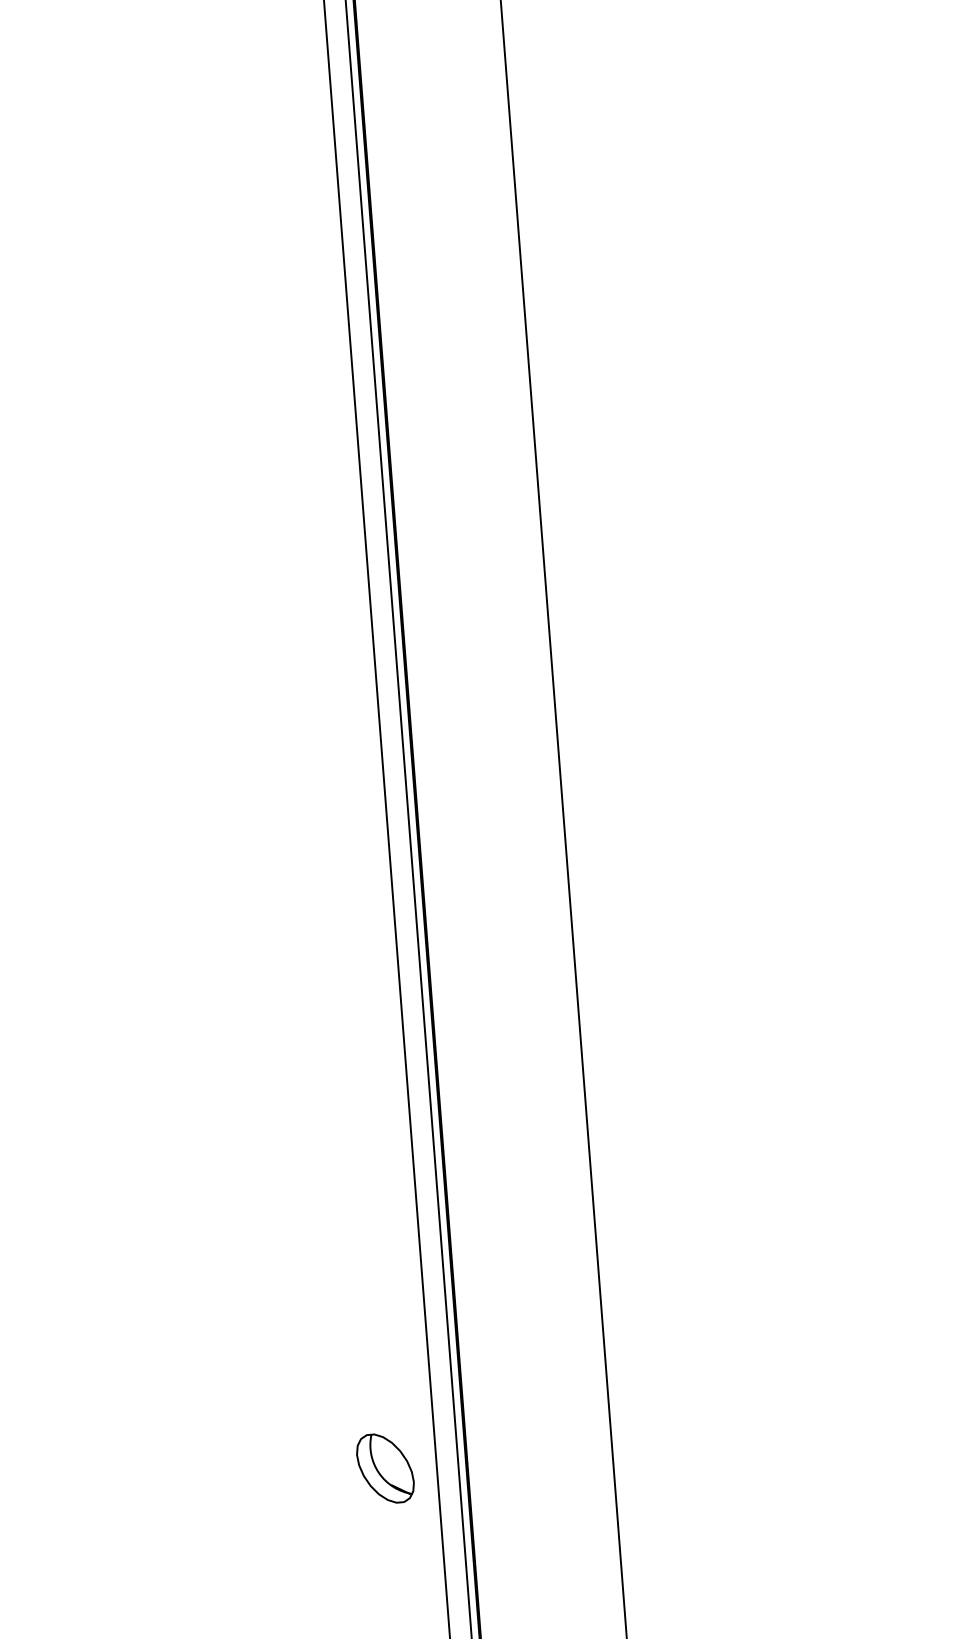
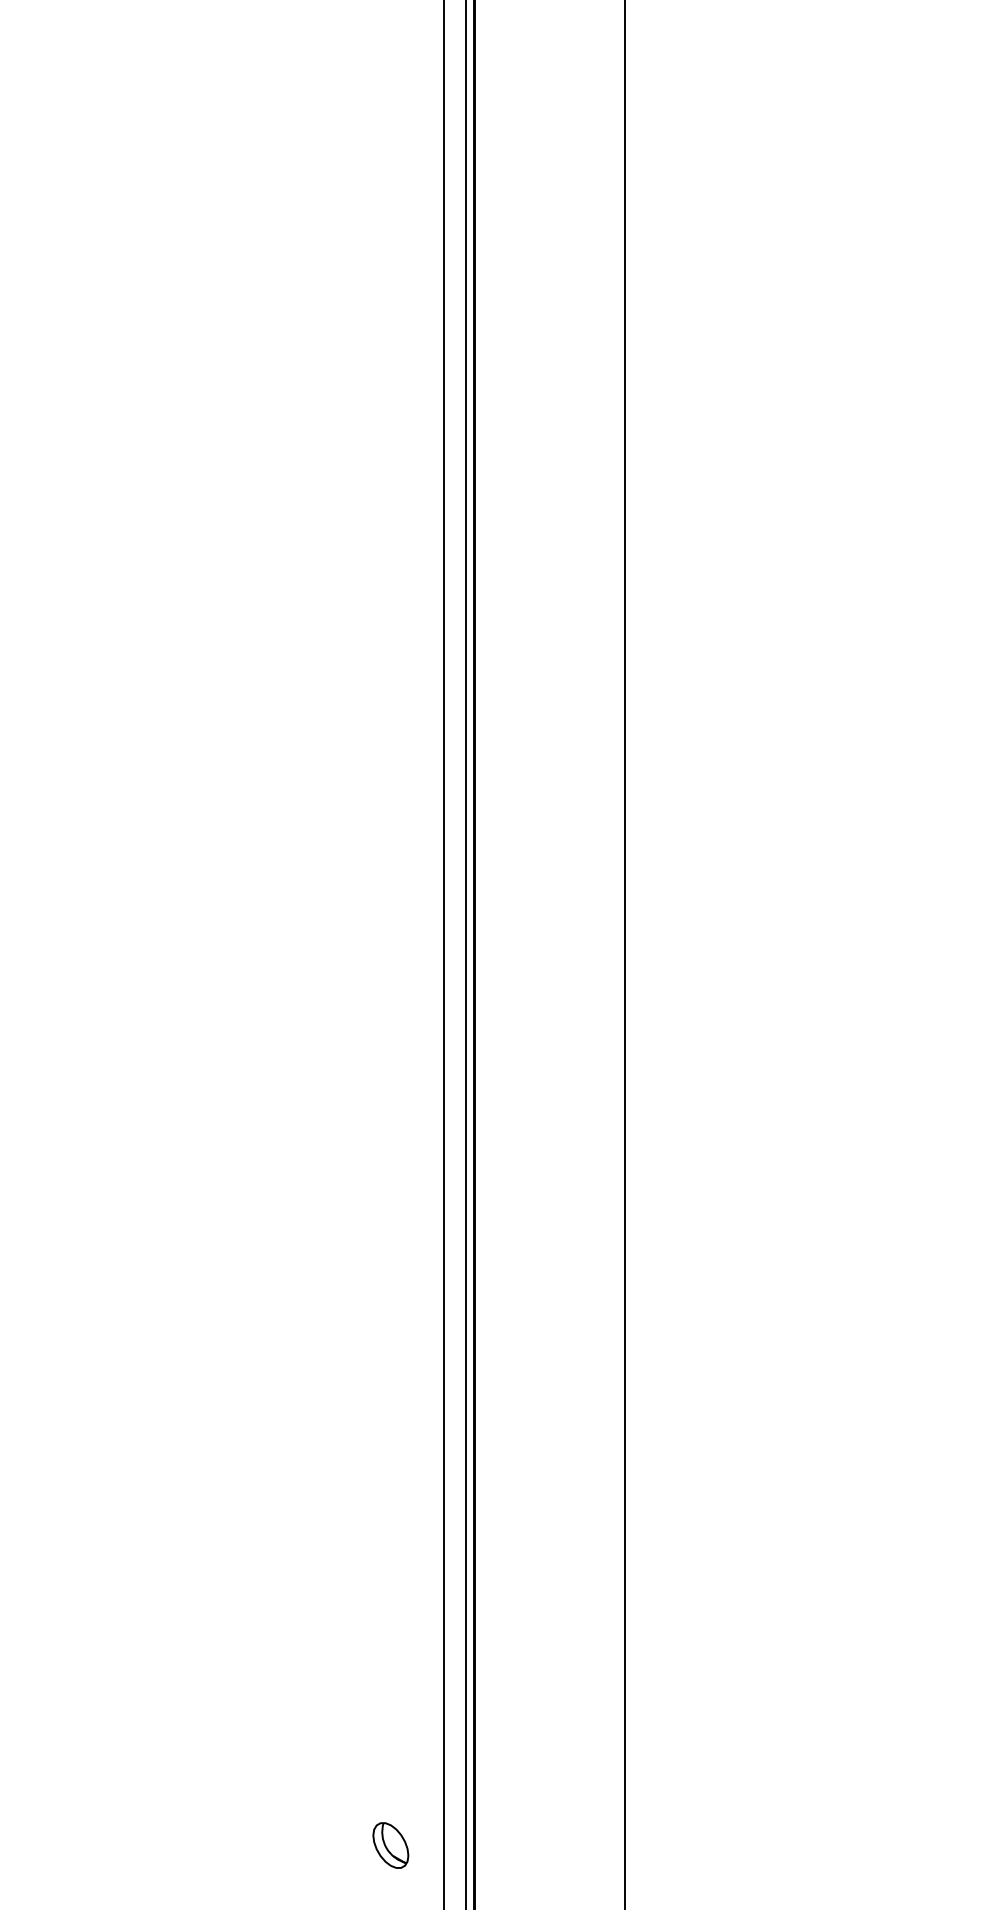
part: (385, 1468) -> (390, 1845), size x0.62

